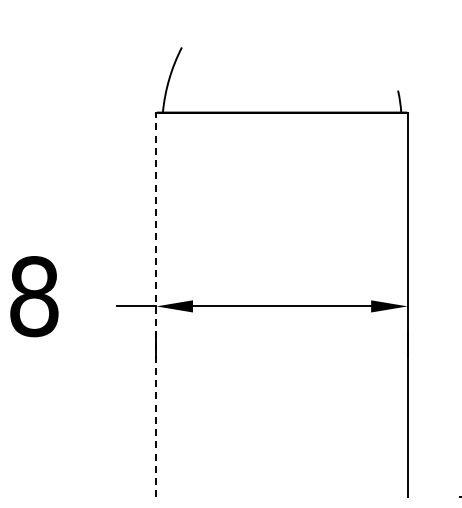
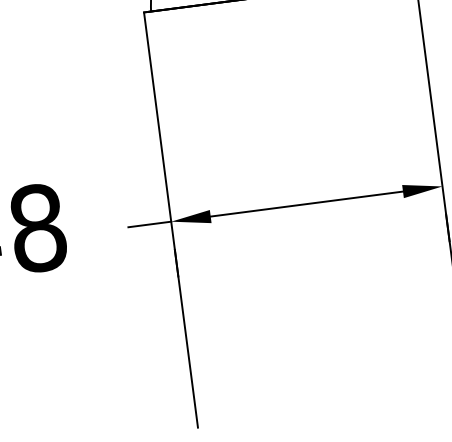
line: (156, 304) -> (171, 219), dashed -> solid

